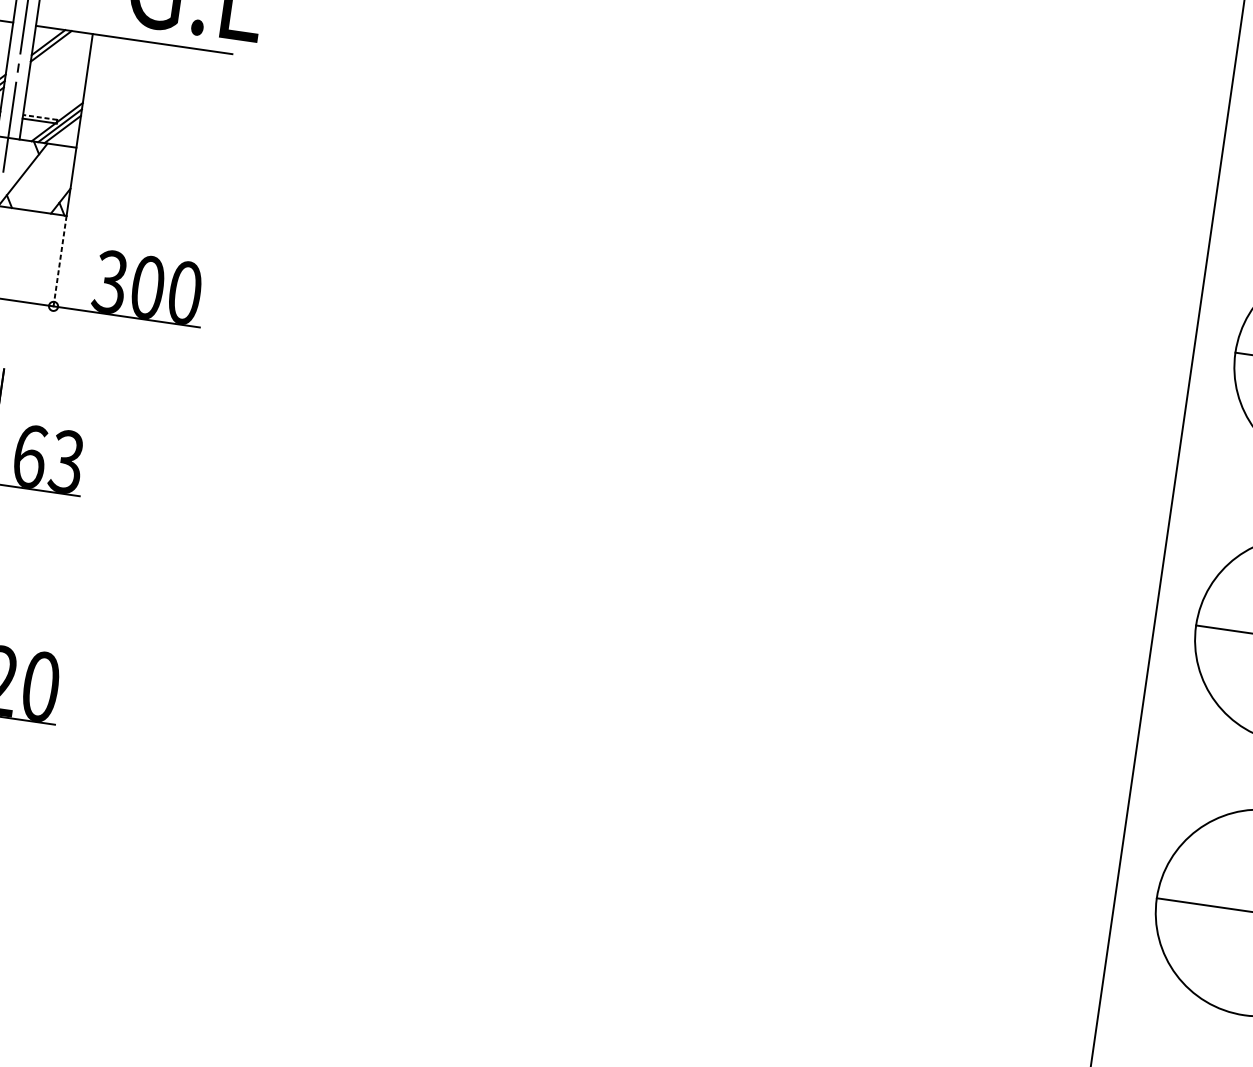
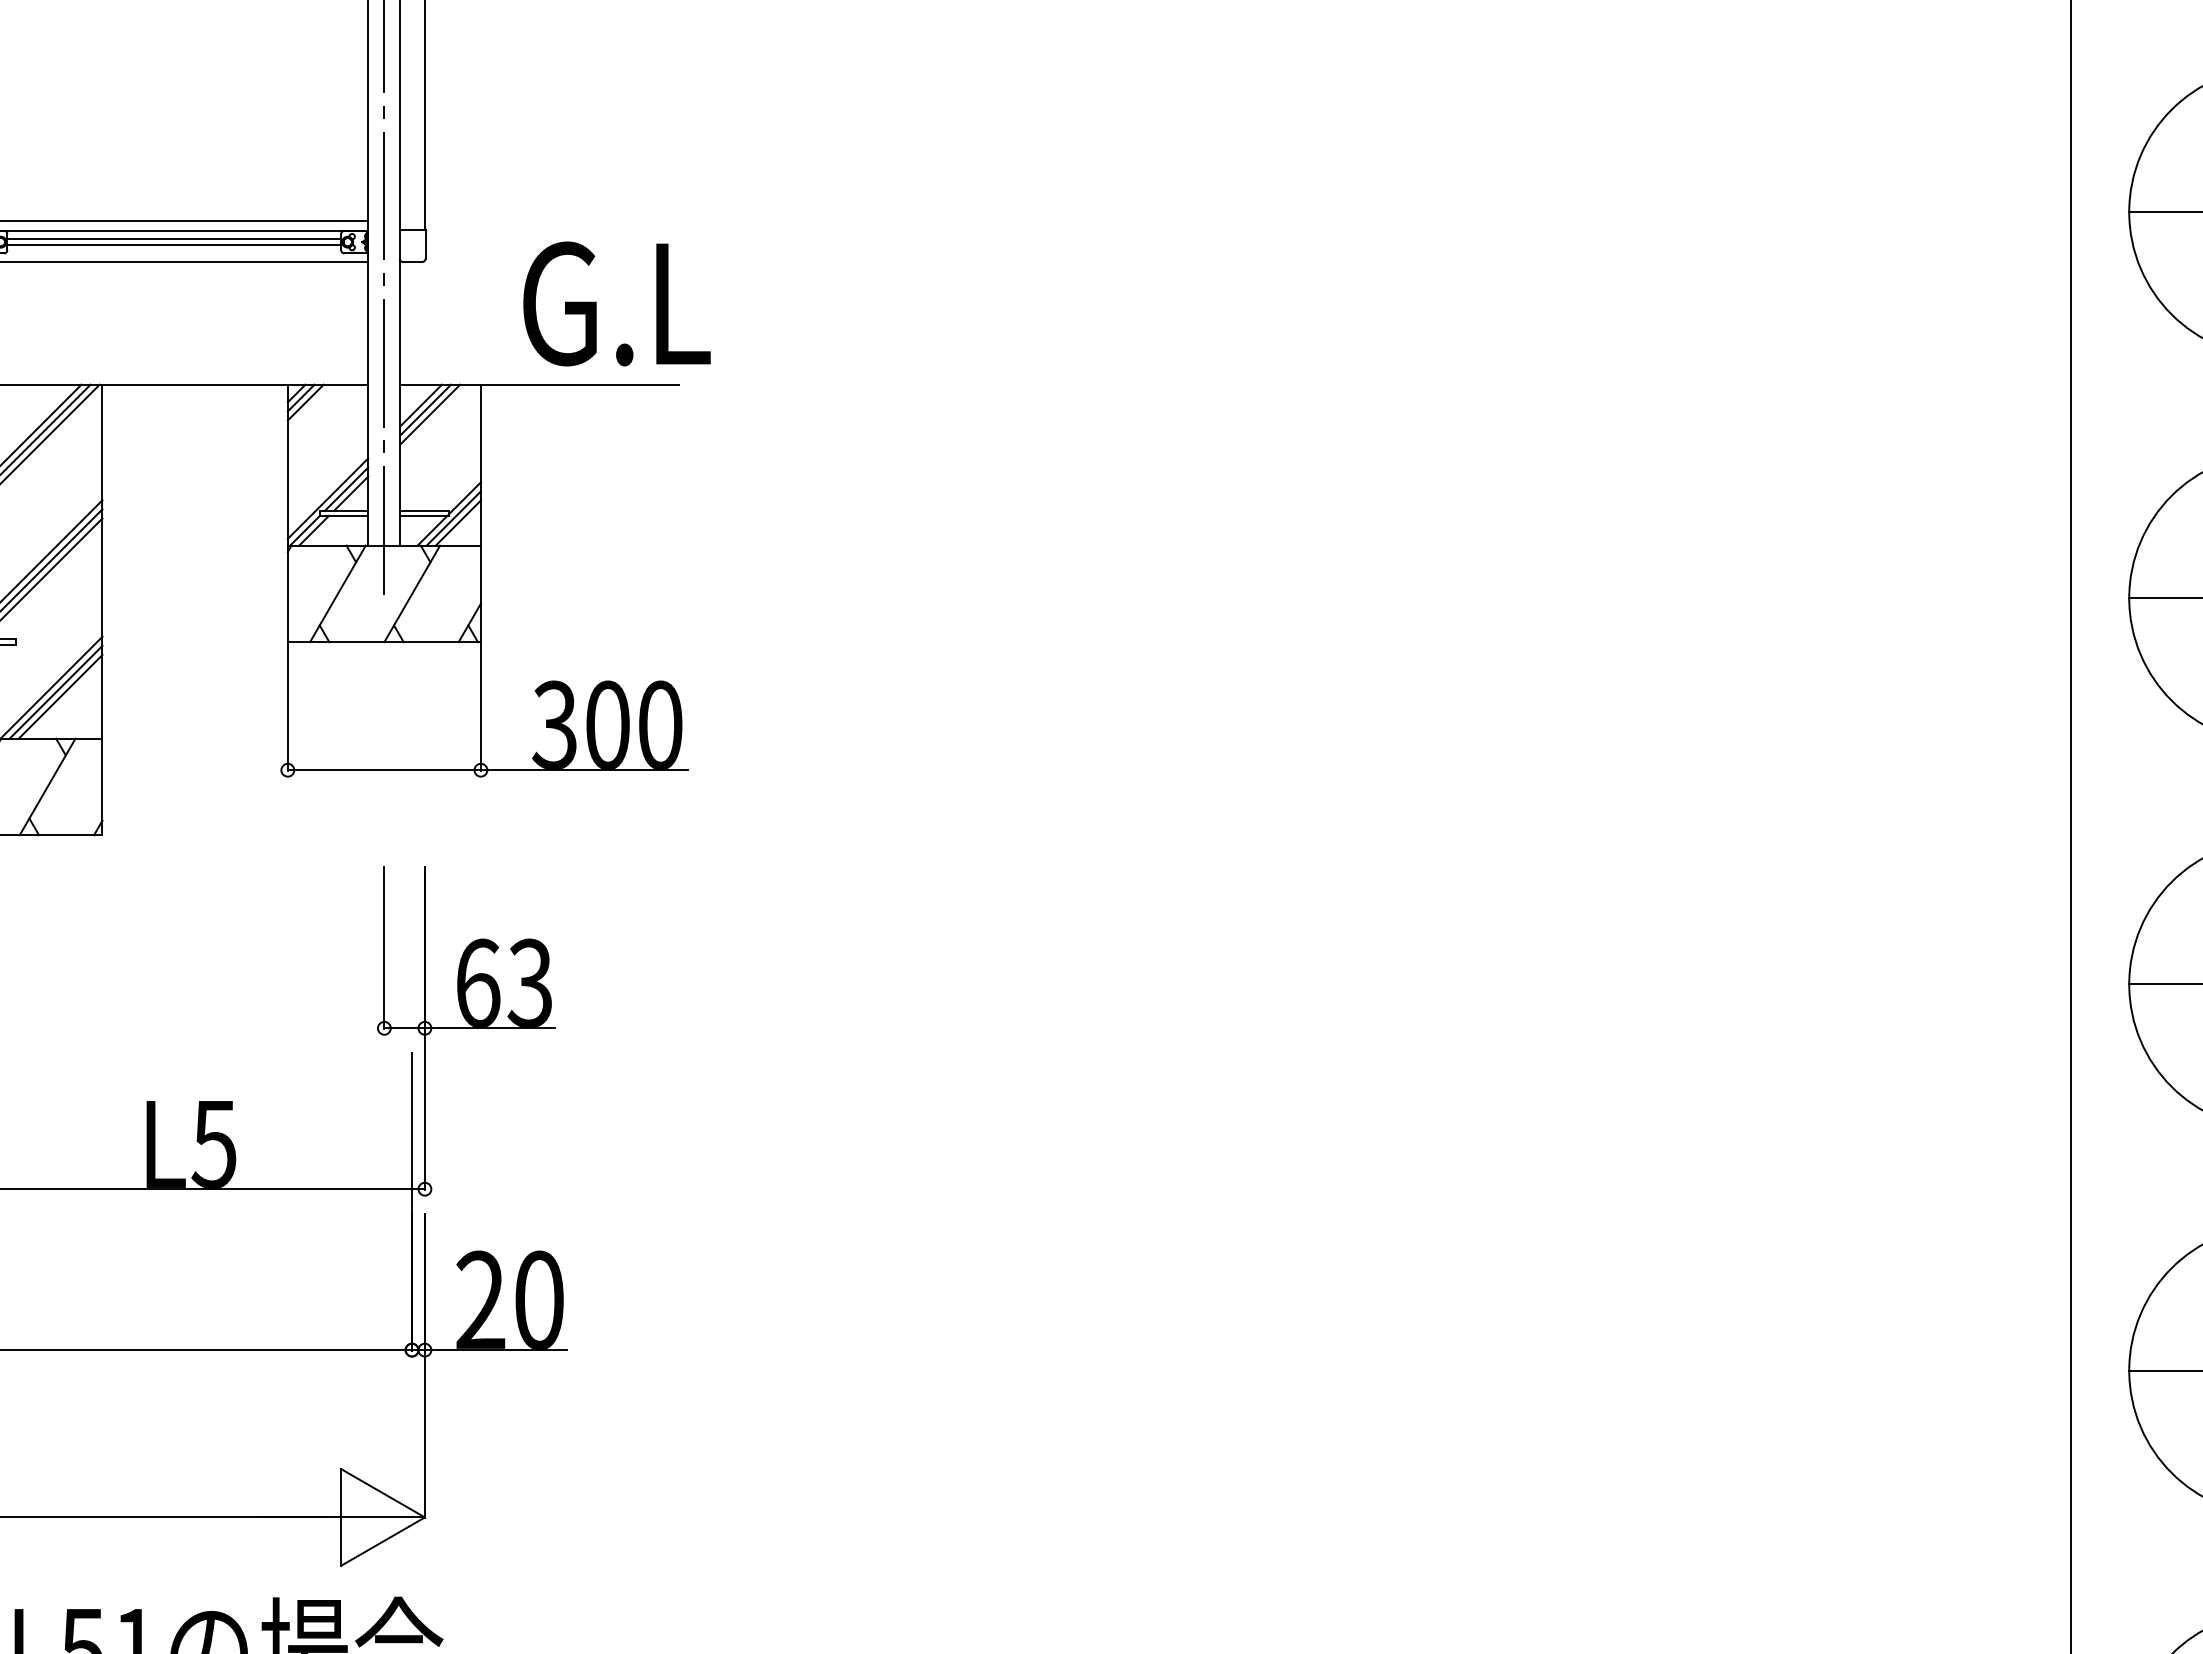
line: (54, 49) -> (430, 414), added
line: (40, 117) -> (424, 510), dashed -> solid
line: (59, 262) -> (480, 707), dashed -> solid

